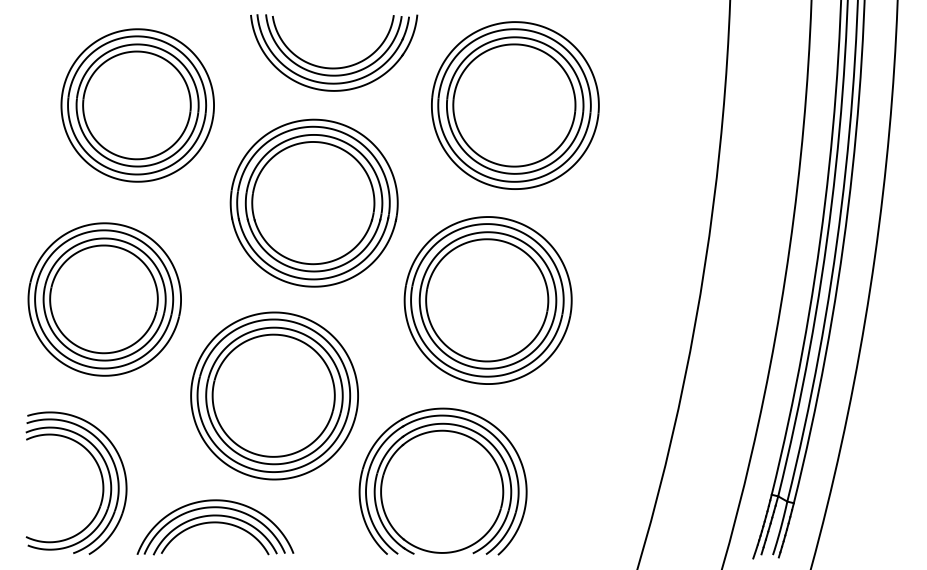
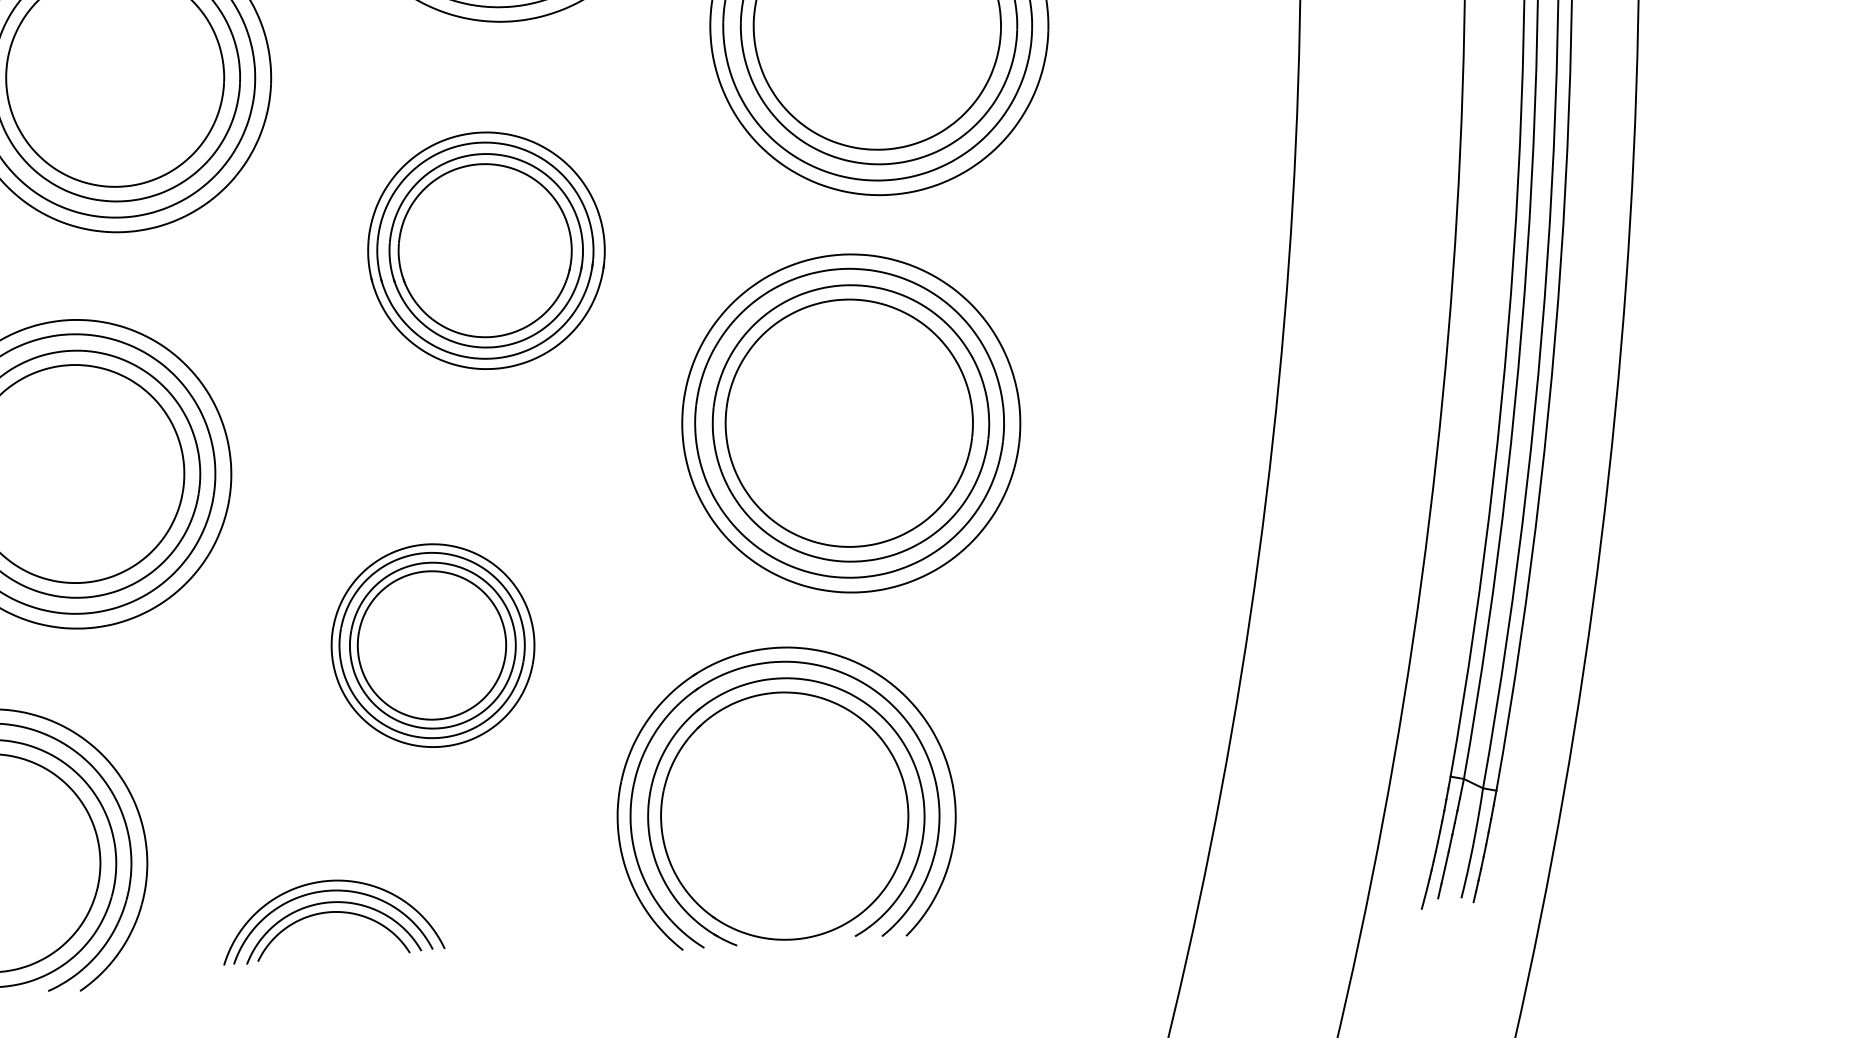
part: (313, 202) -> (485, 249), size x0.7
part: (274, 395) -> (432, 644), size x0.6
part: (215, 527) -> (331, 919), size x0.7

